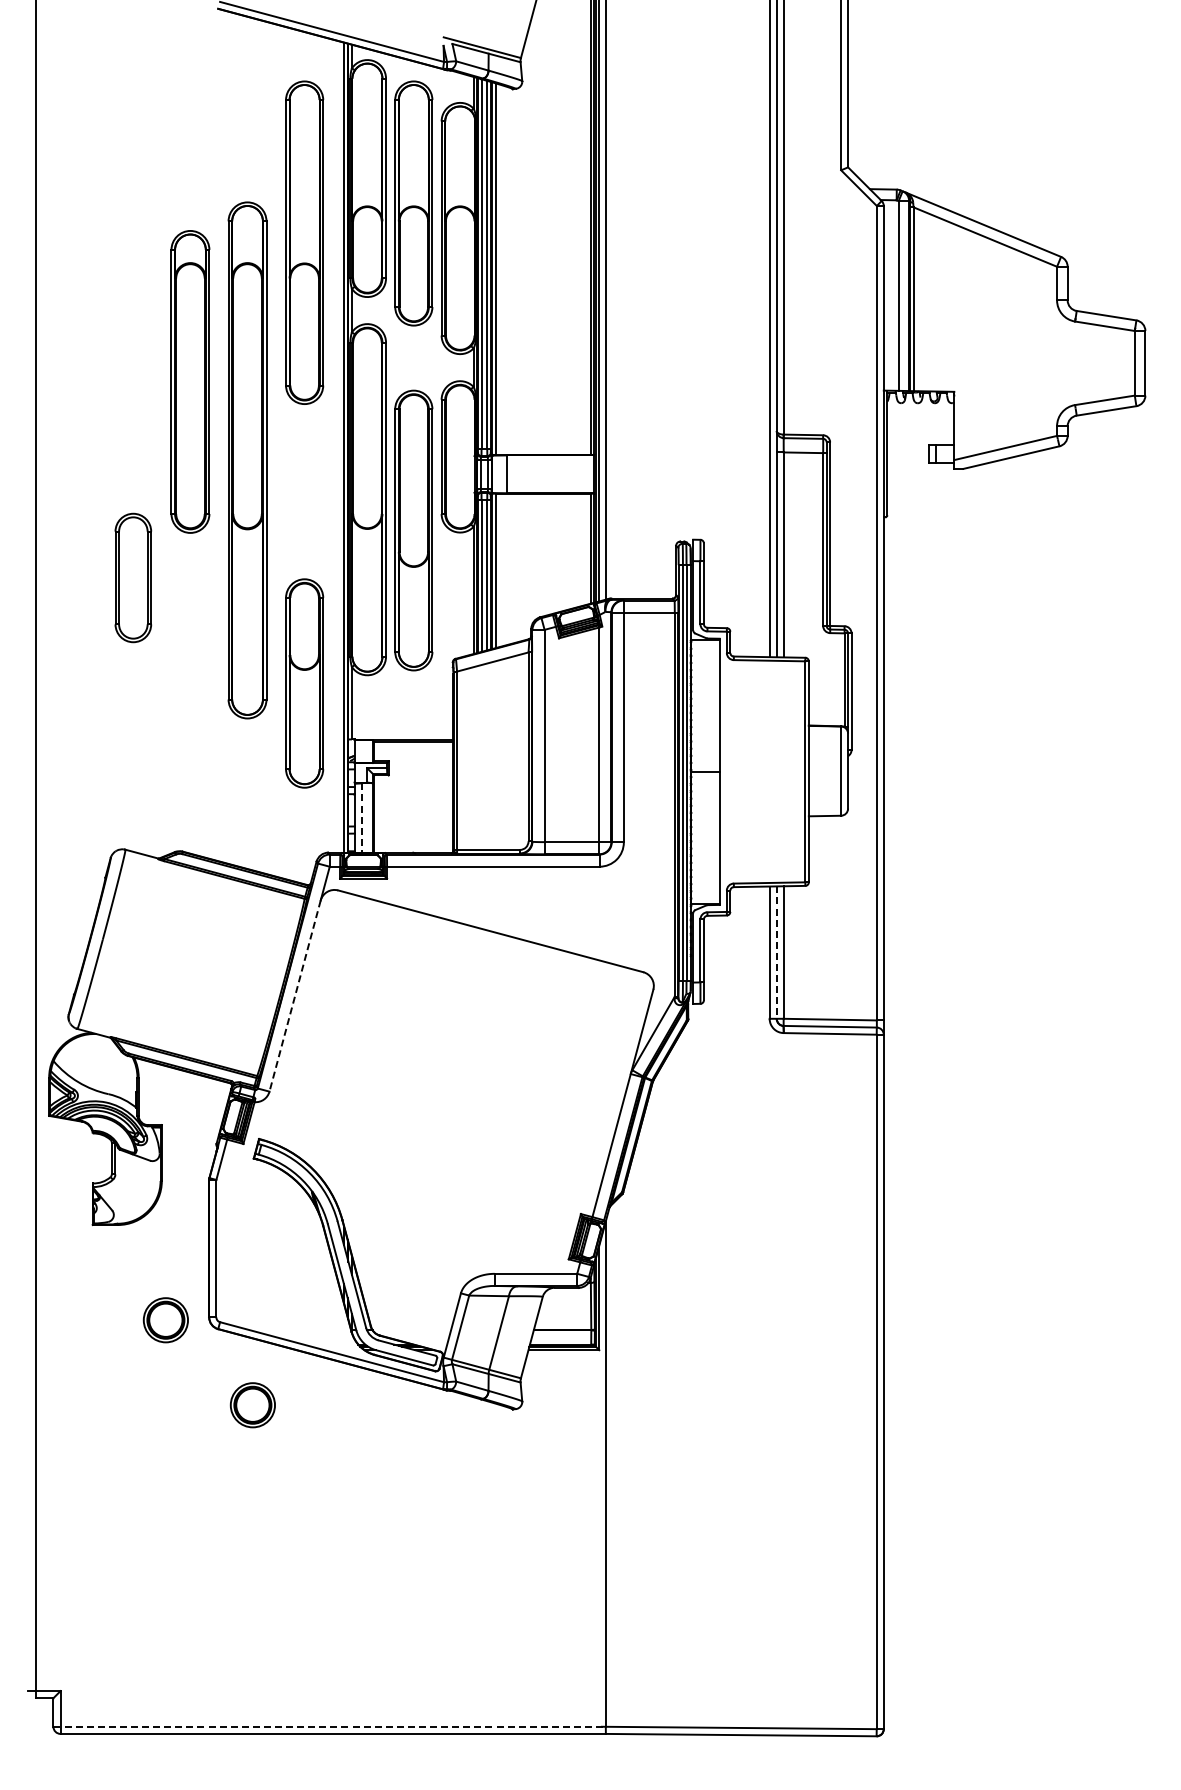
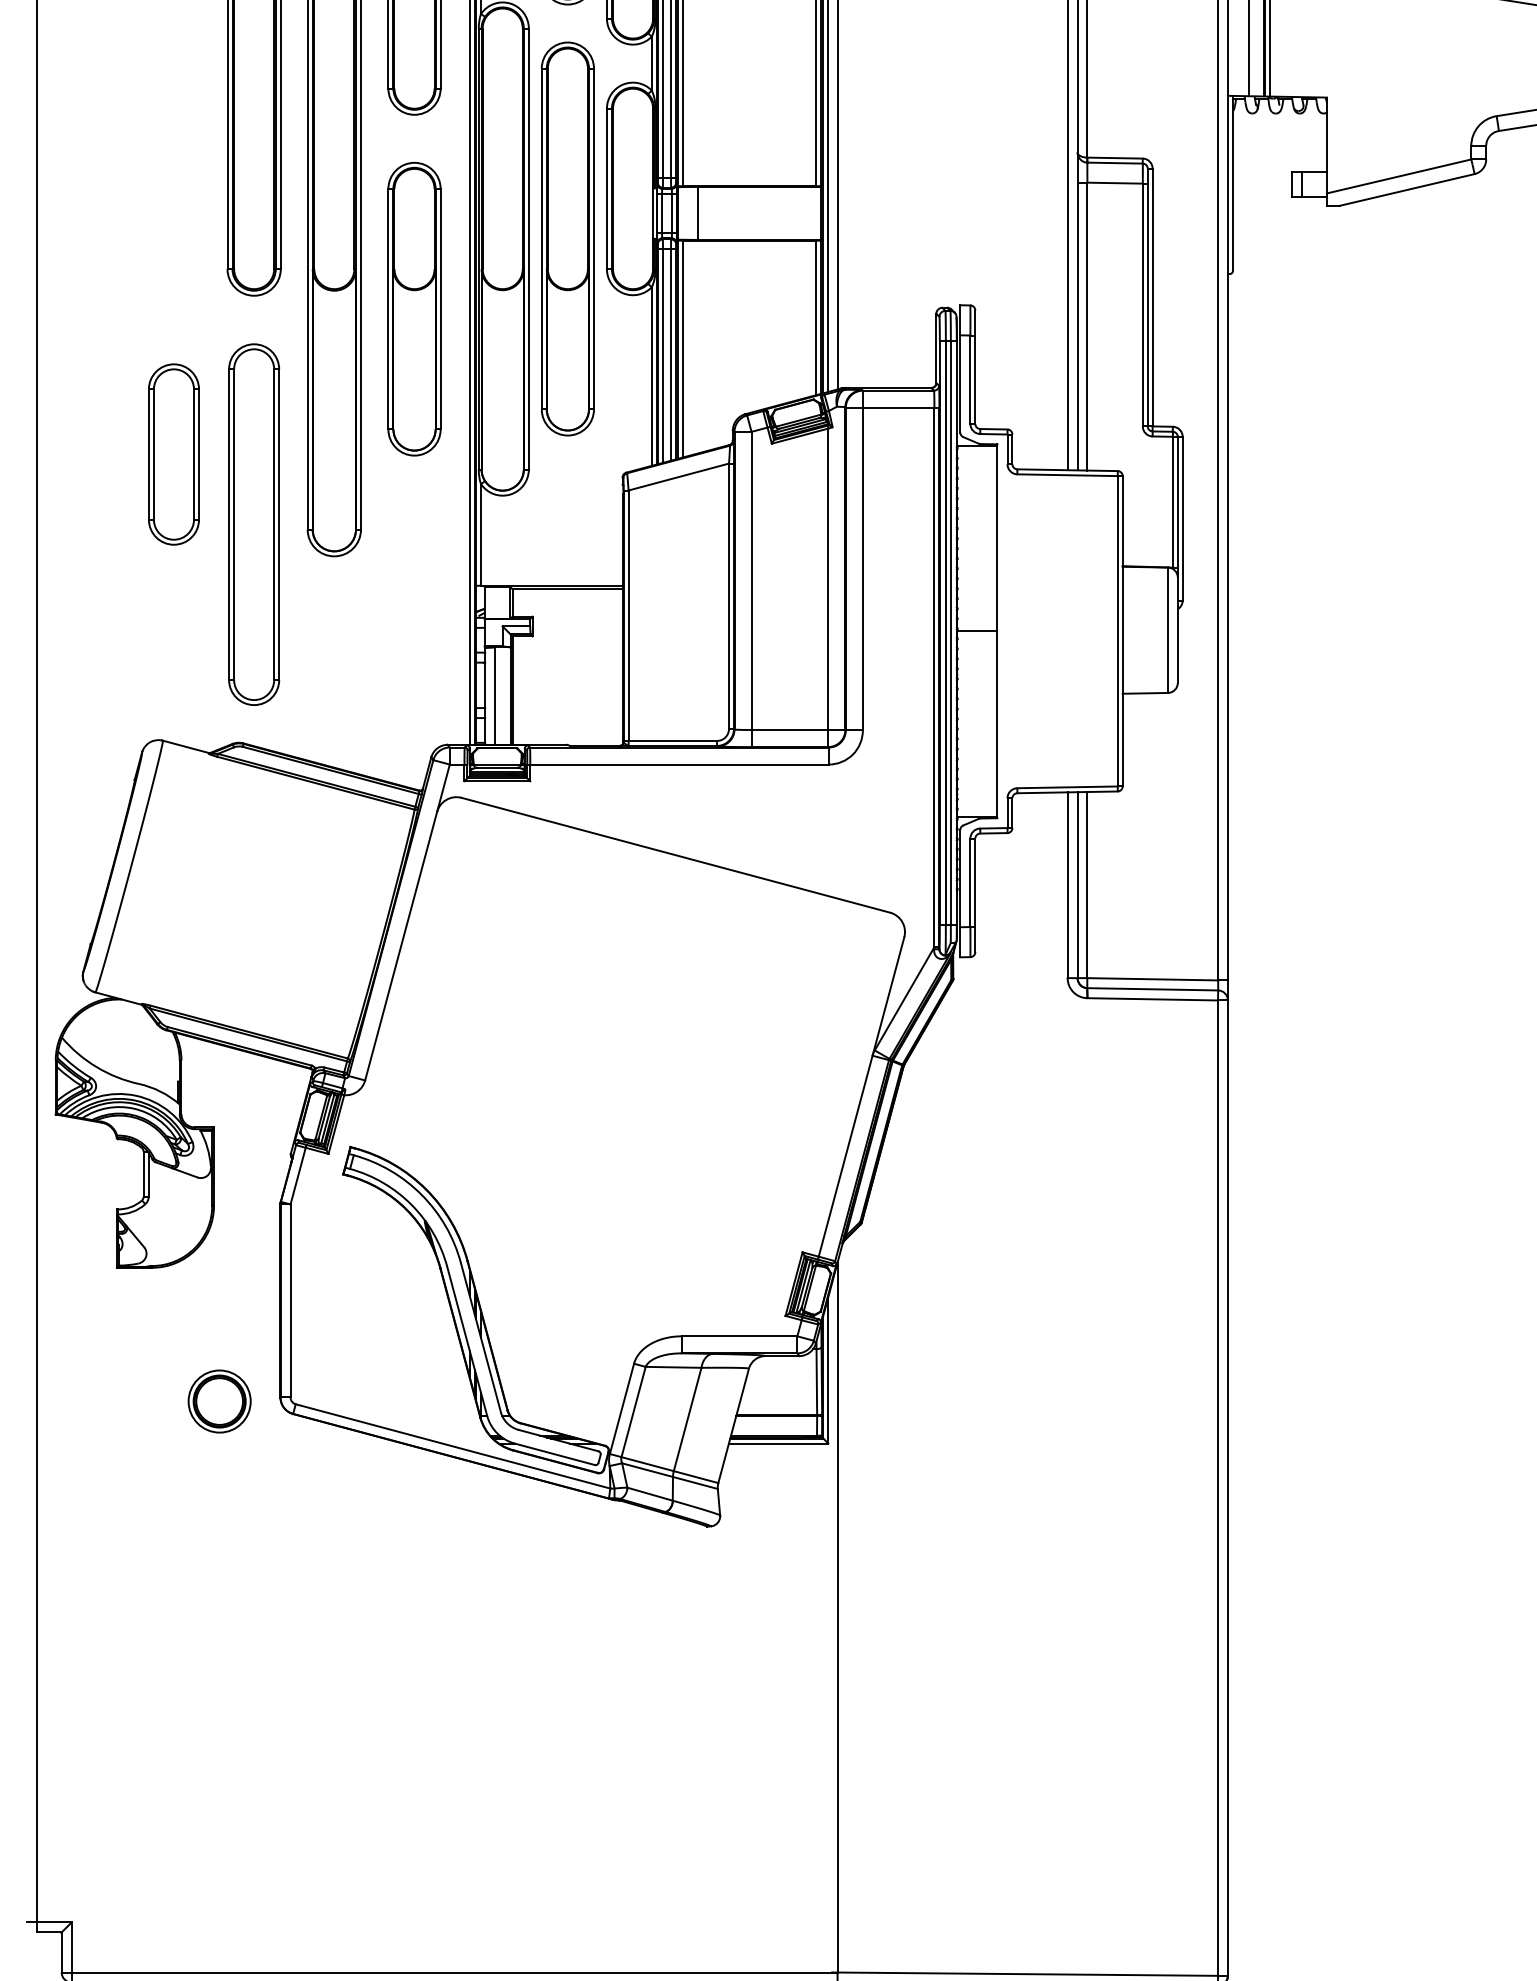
part: (413, 530) -> (567, 238), moved
part: (133, 577) -> (174, 453), moved
part: (304, 683) -> (414, 309), moved
part: (190, 695) -> (254, 524), added
line: (361, 818) -> (494, 696), dashed -> solid
line: (776, 953) -> (1077, 886), dashed -> solid
line: (295, 996) -> (401, 946), dashed -> solid
part: (252, 1405) -> (341, 1521), removed
line: (330, 1726) -> (450, 1972), dashed -> solid

